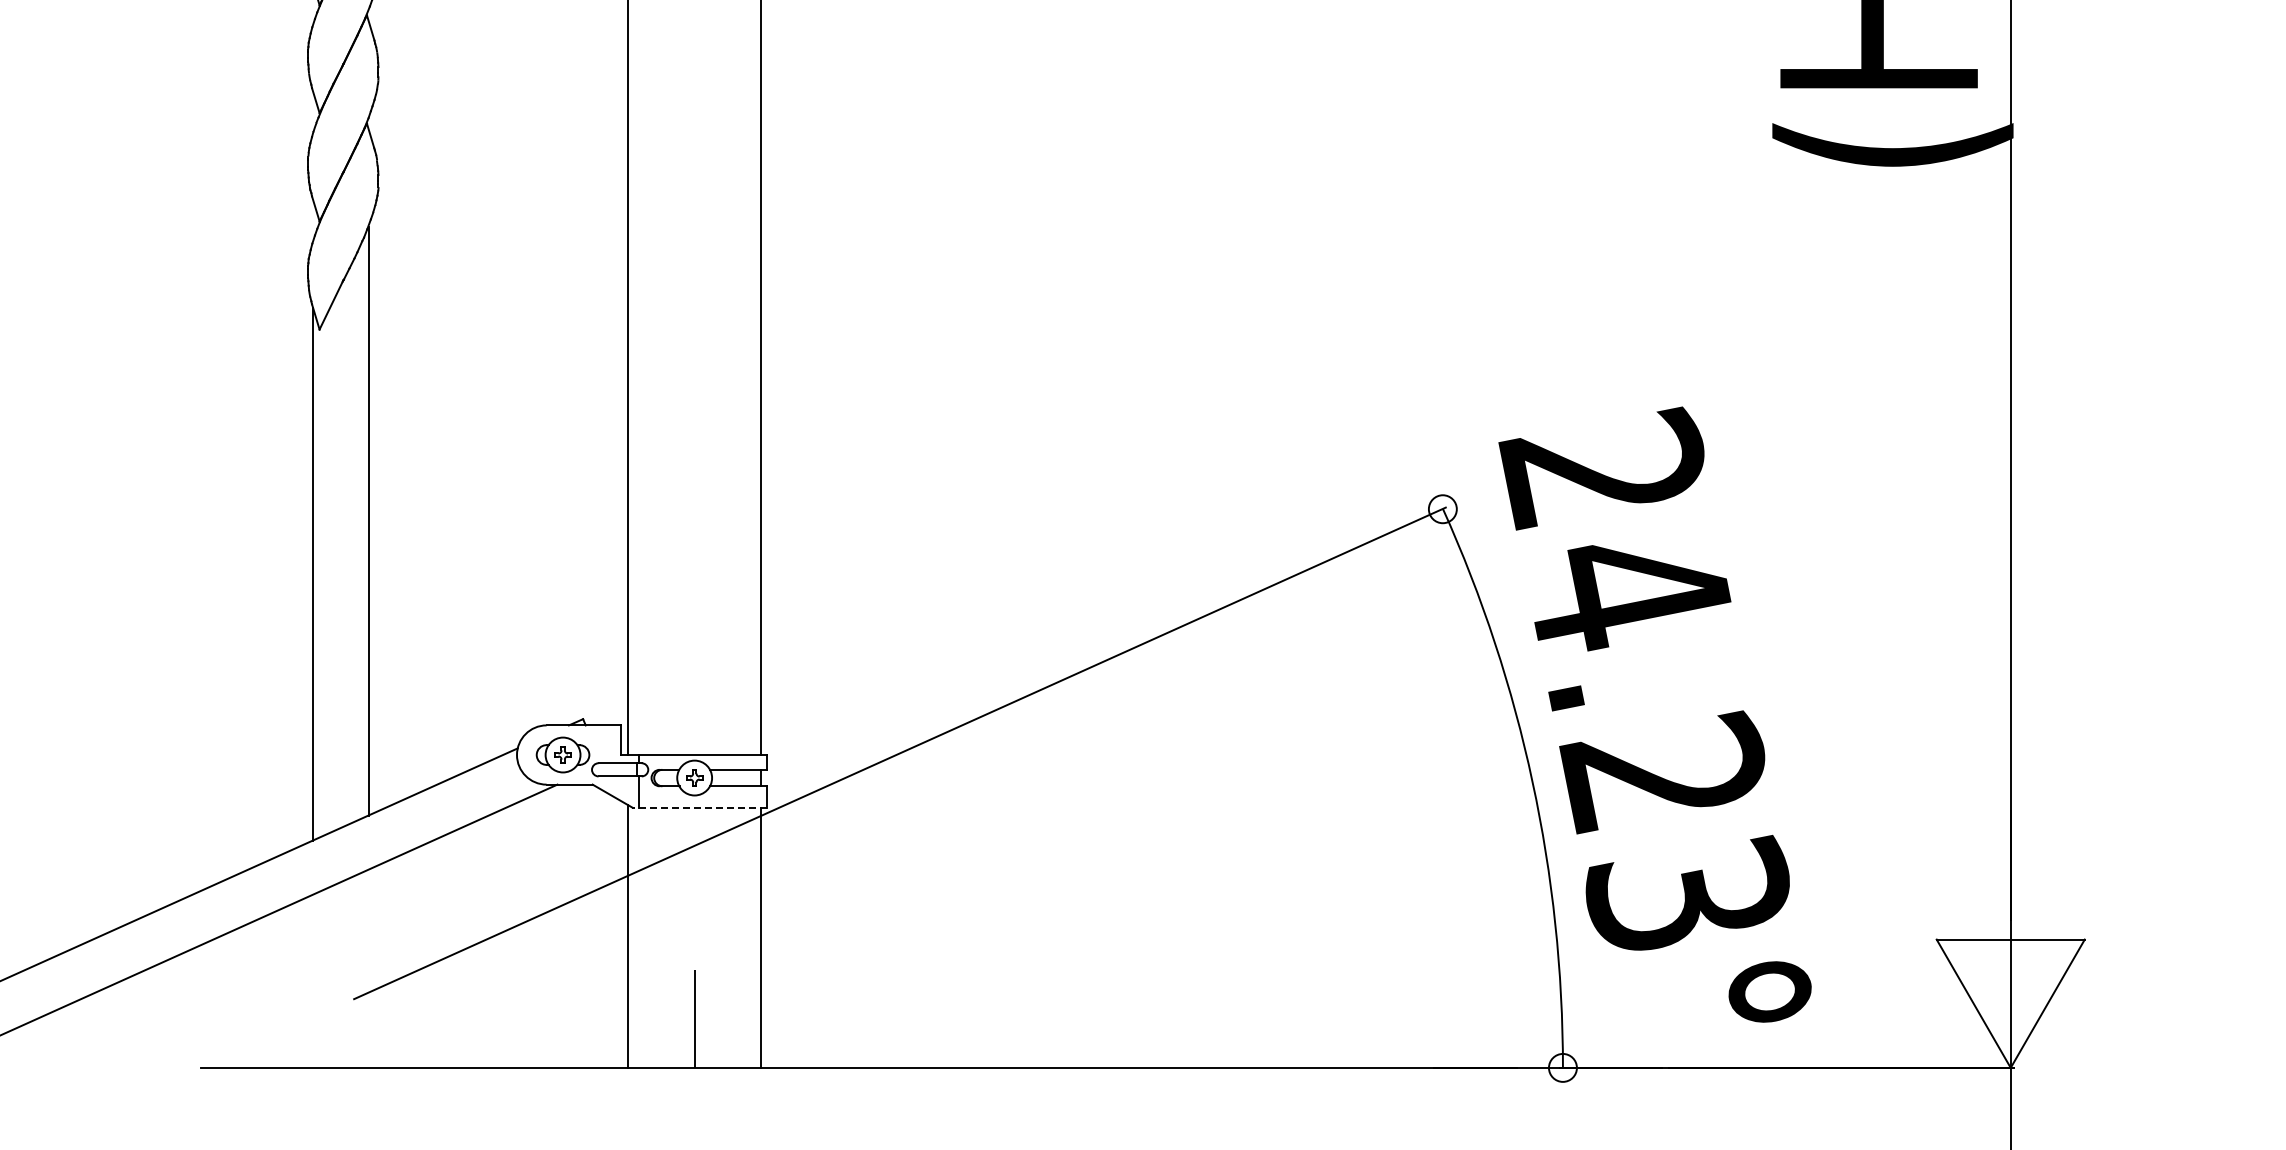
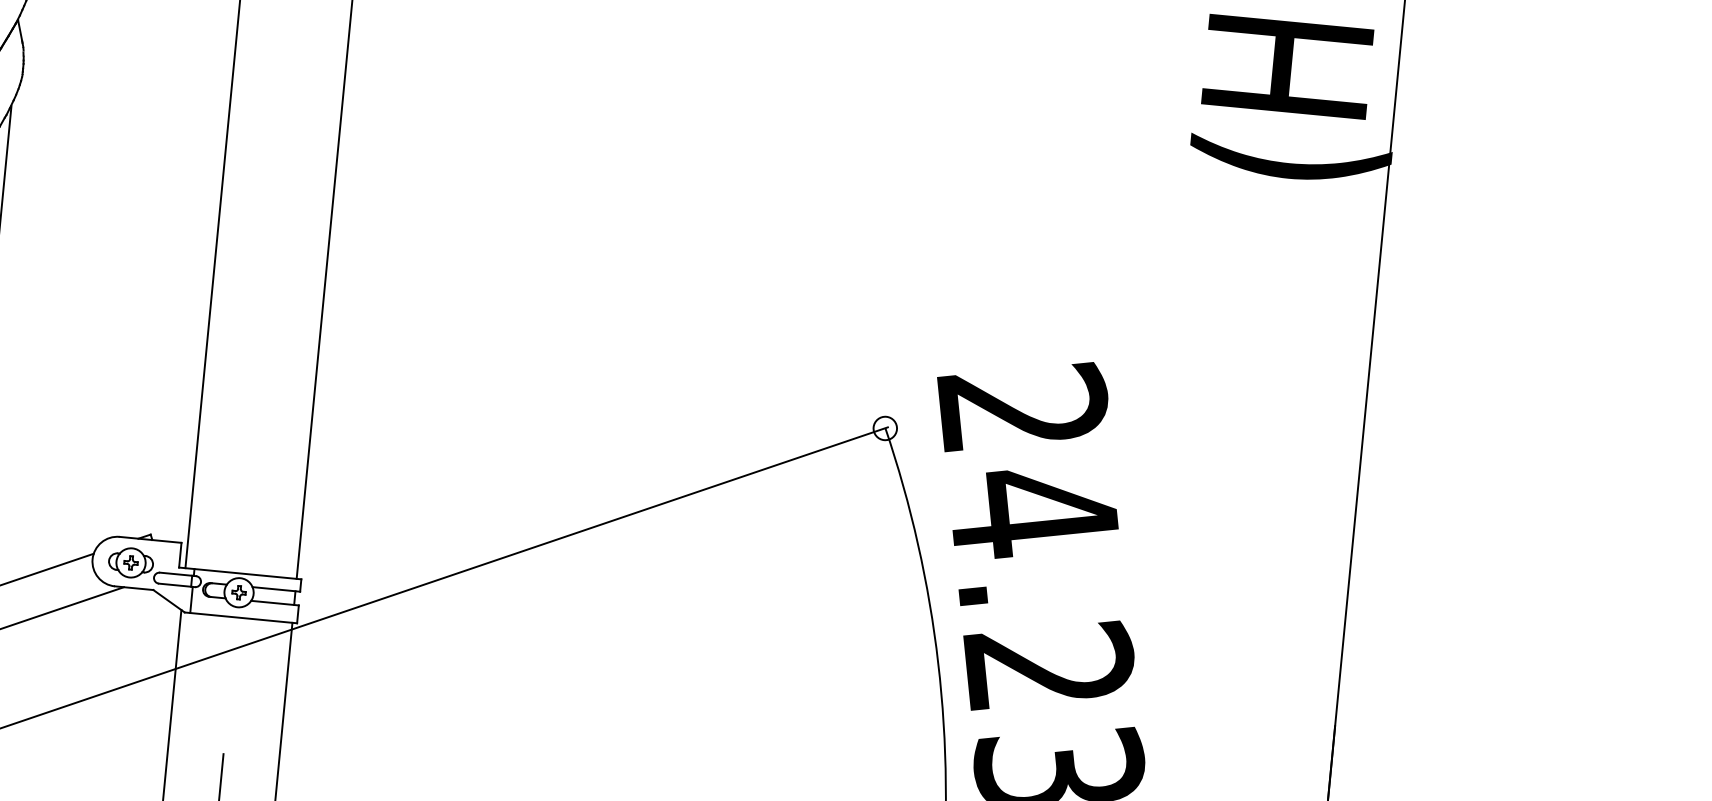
line: (699, 807) -> (240, 617), dashed -> solid

